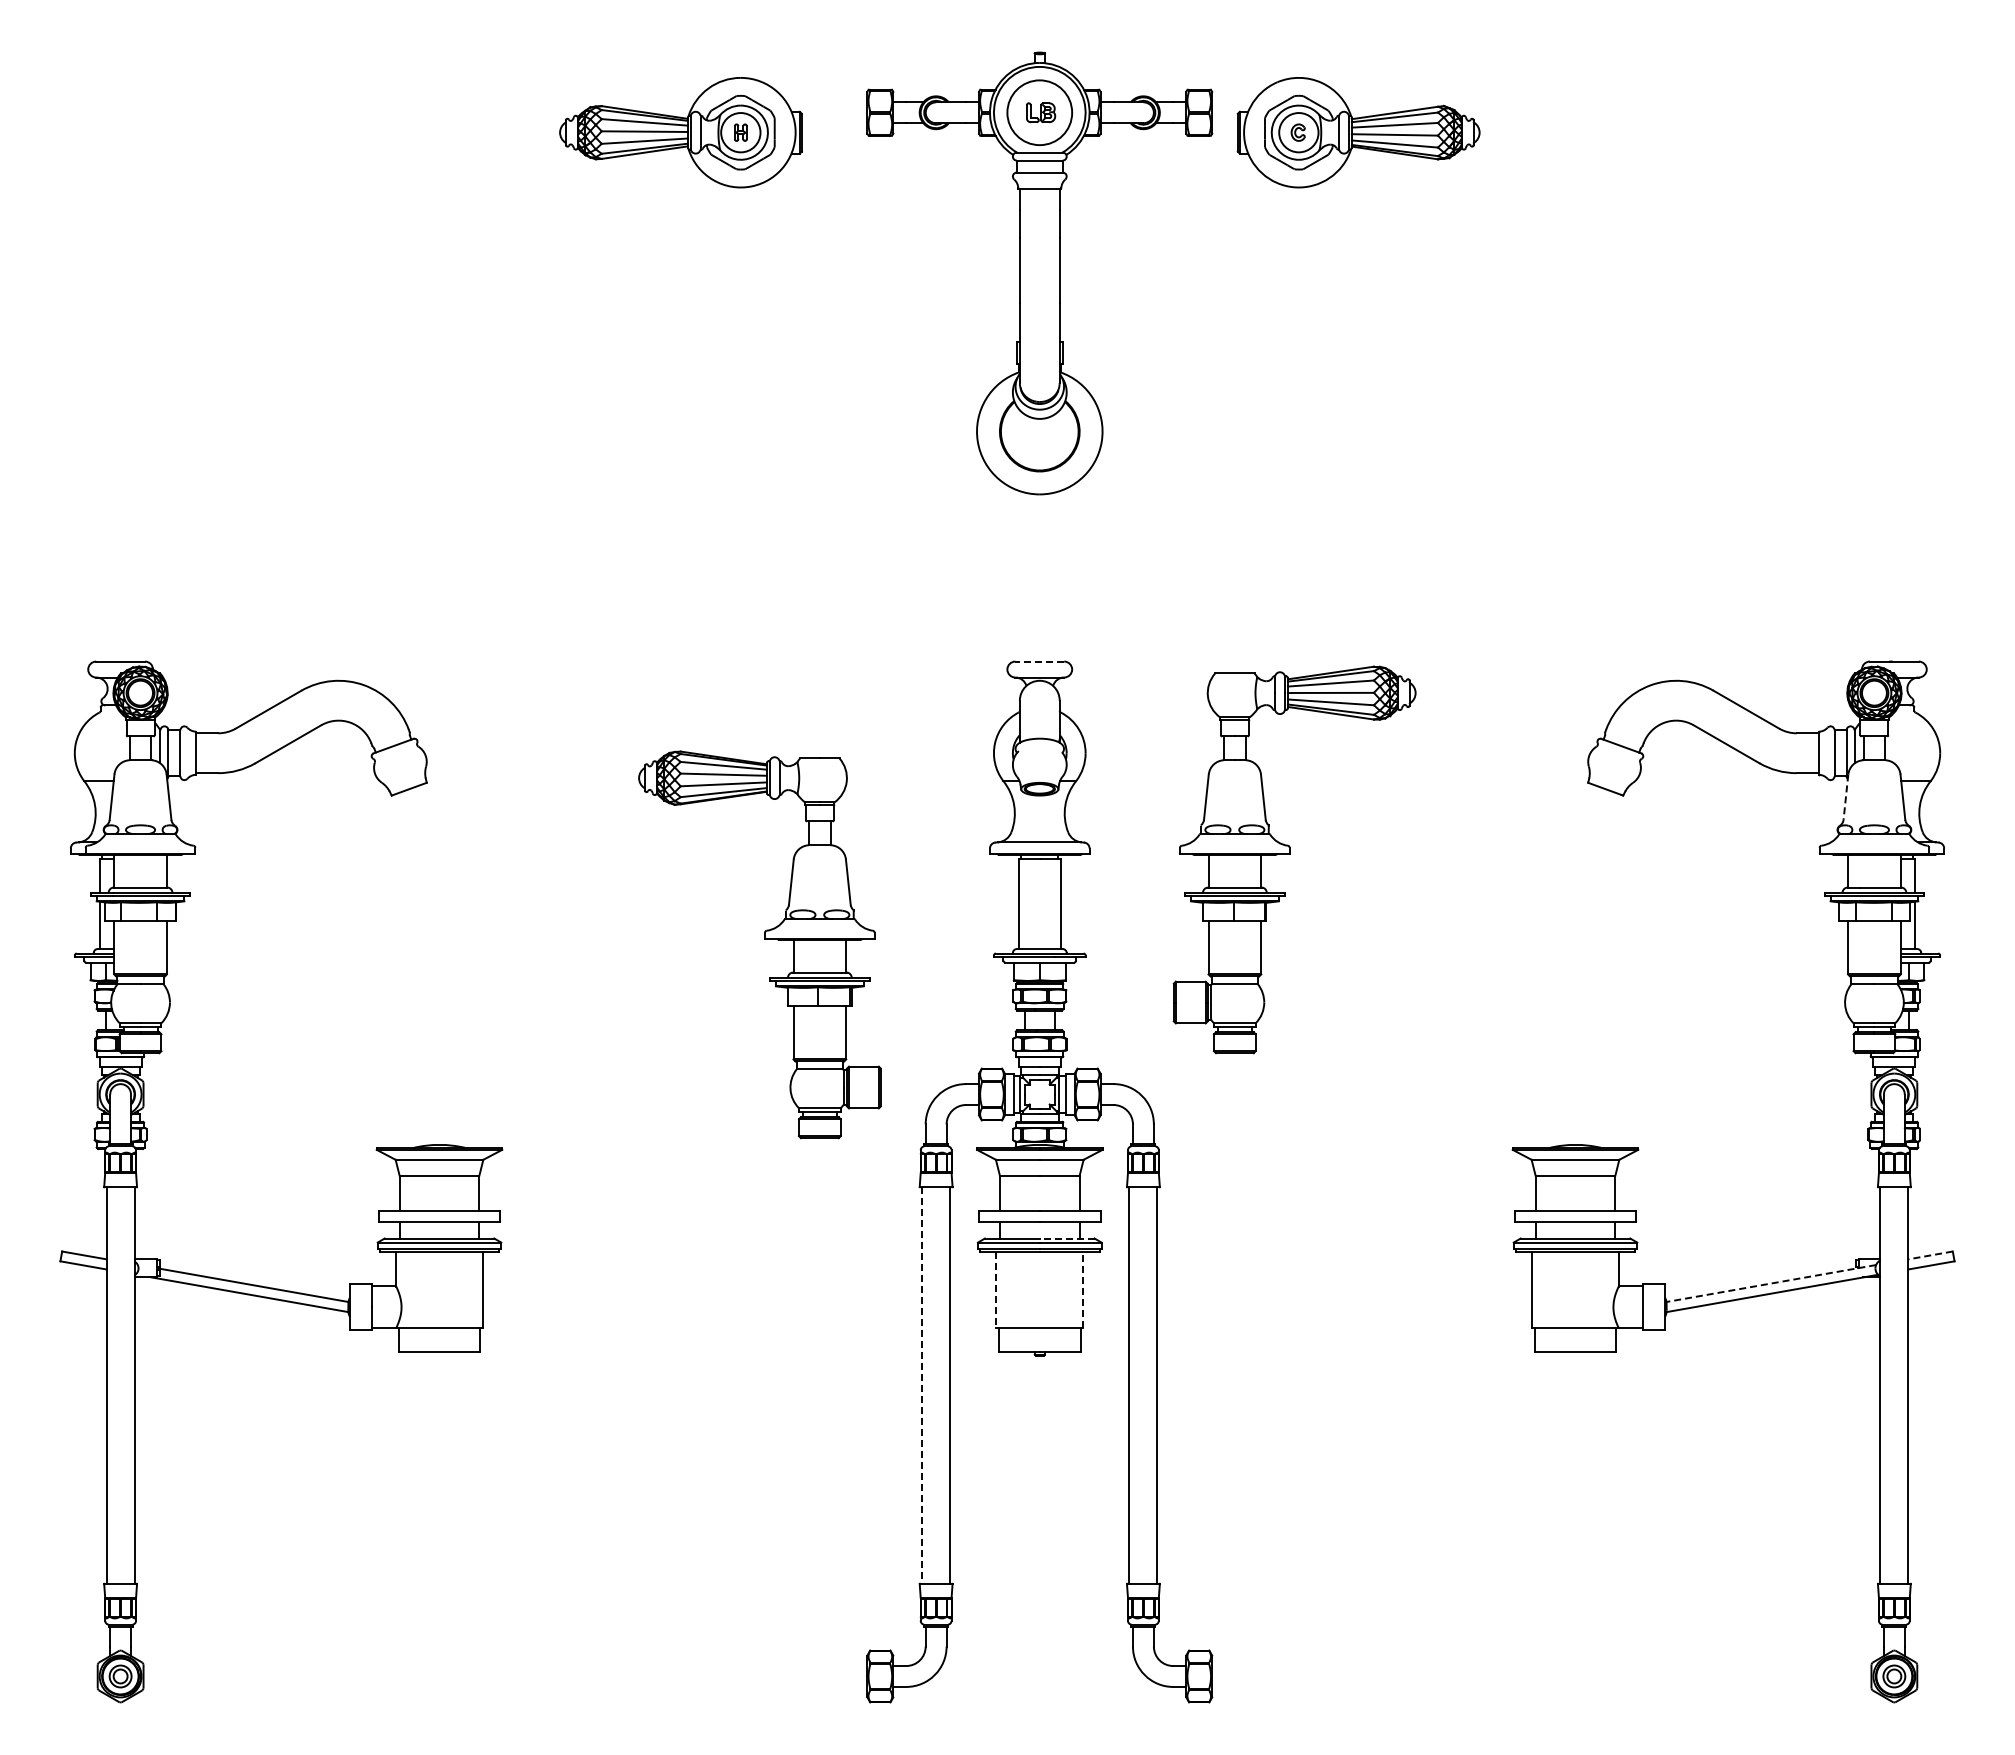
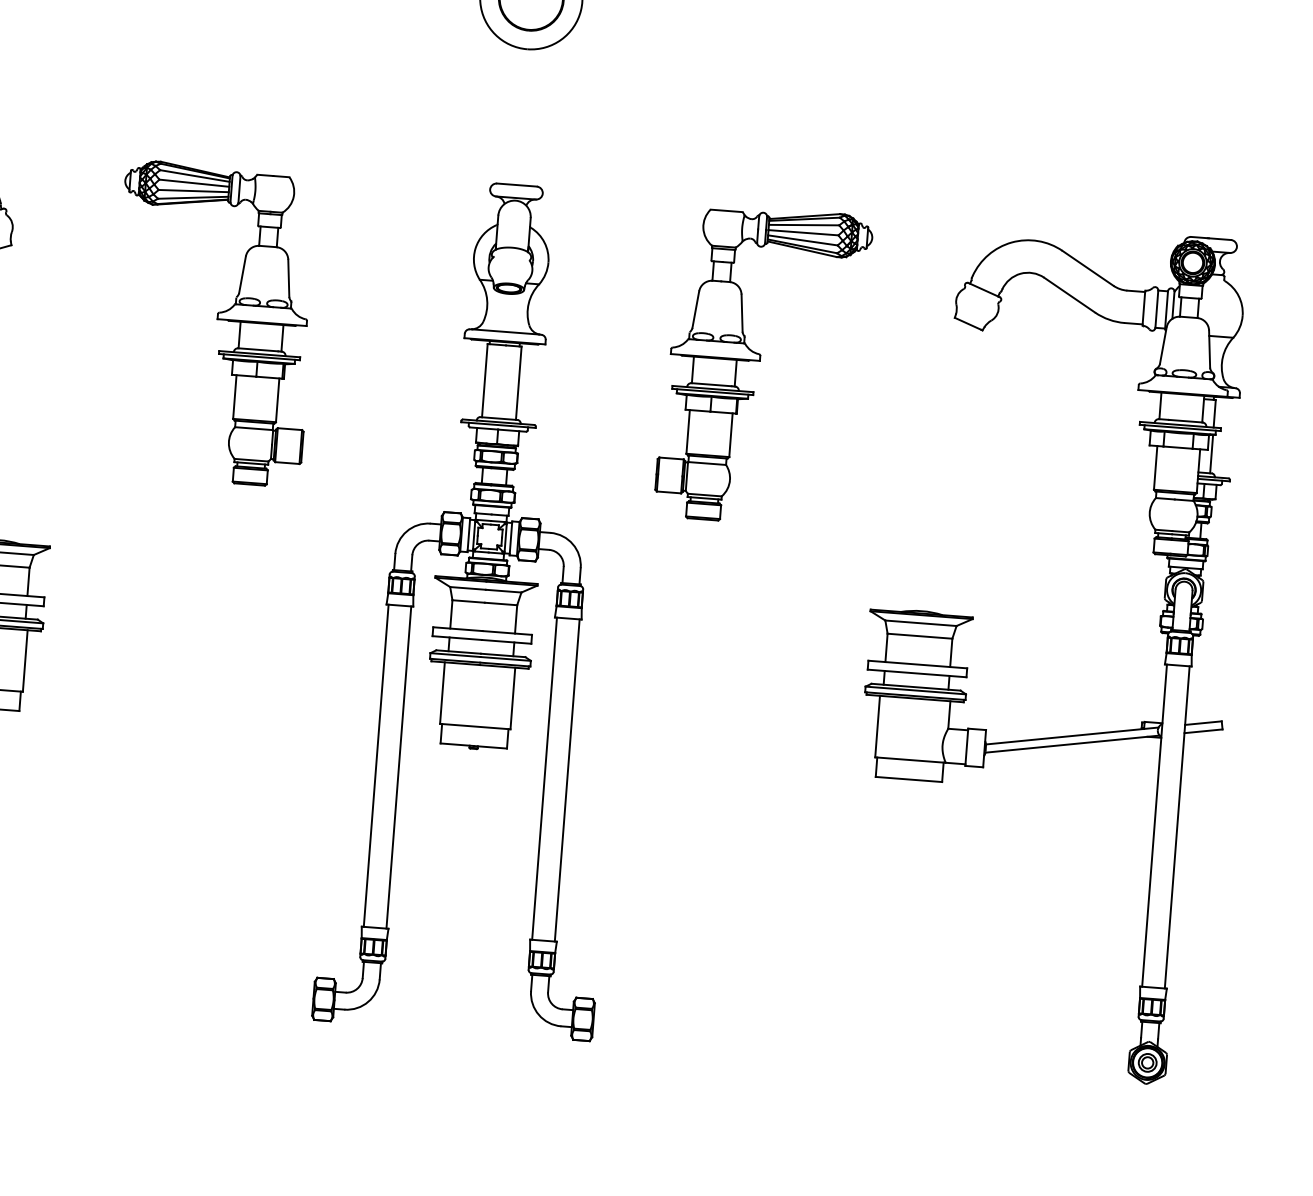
line: (1039, 661) -> (516, 184), dashed -> solid
line: (1845, 797) -> (1162, 345), dashed -> solid
part: (1290, 854) -> (760, 361), moved
part: (764, 939) -> (217, 319), moved
line: (1066, 1238) -> (502, 655), dashed -> solid
line: (1930, 1255) -> (1203, 723), dashed -> solid
line: (1770, 1283) -> (1071, 735), dashed -> solid
line: (996, 1290) -> (442, 693), dashed -> solid
line: (1083, 1290) -> (513, 698), dashed -> solid
line: (922, 1386) -> (376, 766), dashed -> solid

